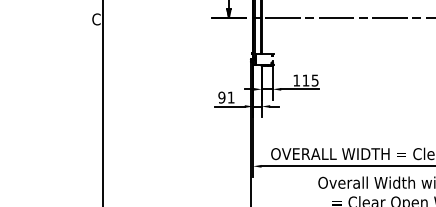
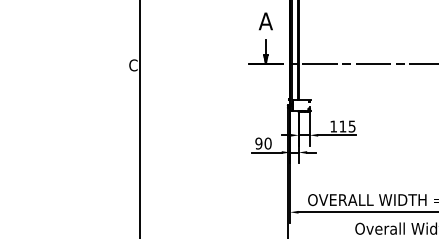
text: (230, 97) -> (267, 143), 91 -> 90

